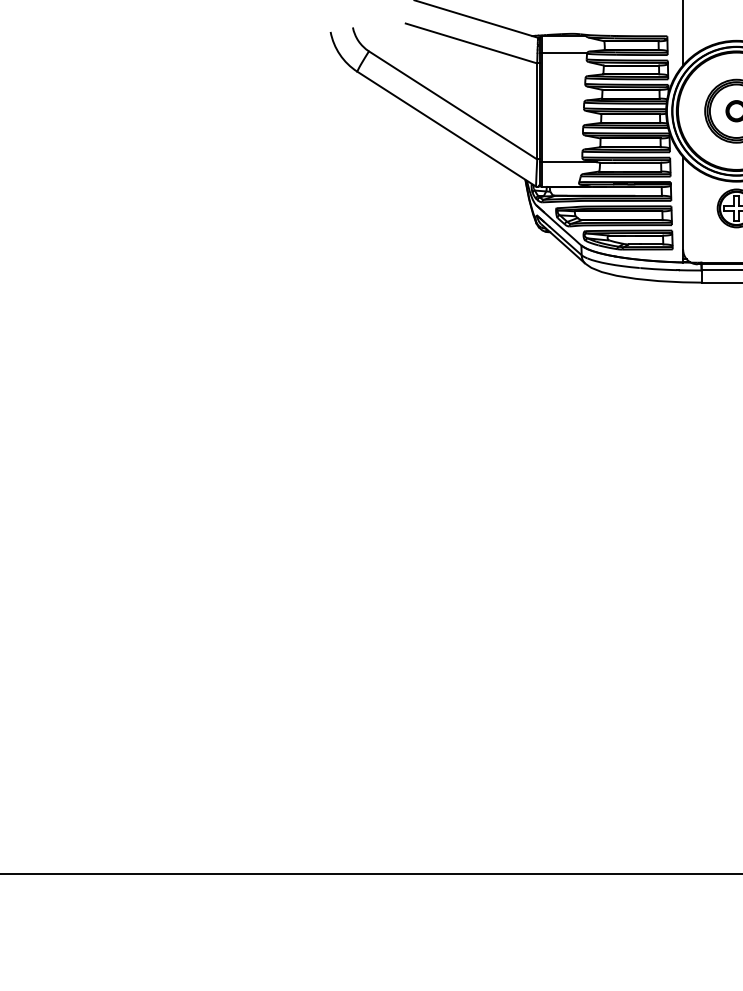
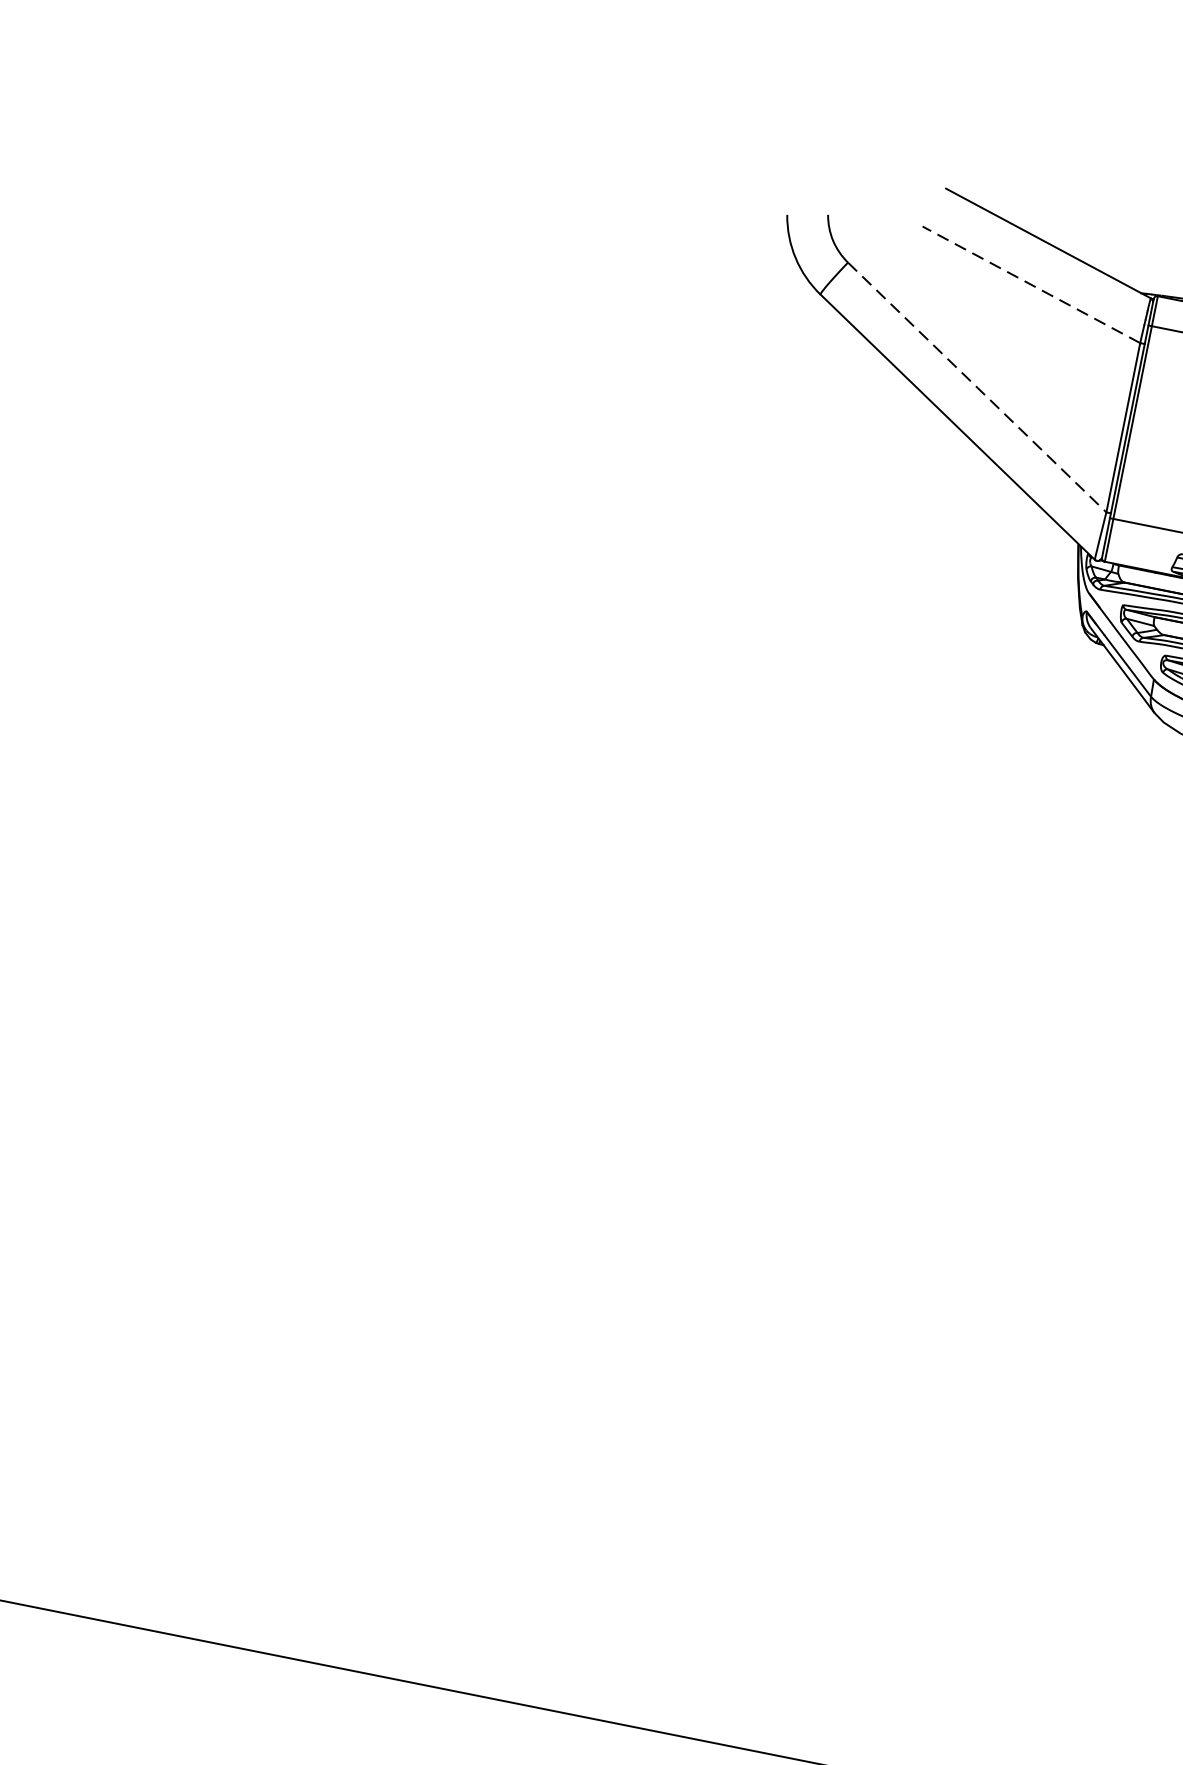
line: (471, 43) -> (1031, 284), solid -> dashed
line: (453, 105) -> (977, 387), solid -> dashed

